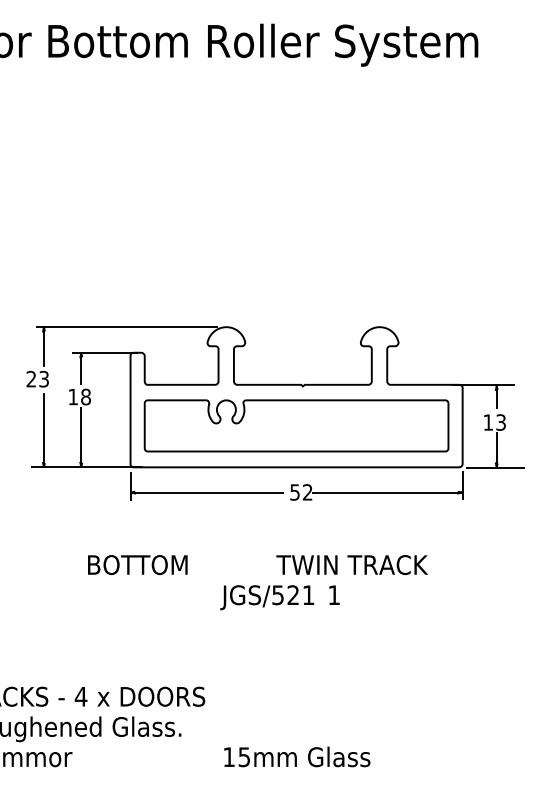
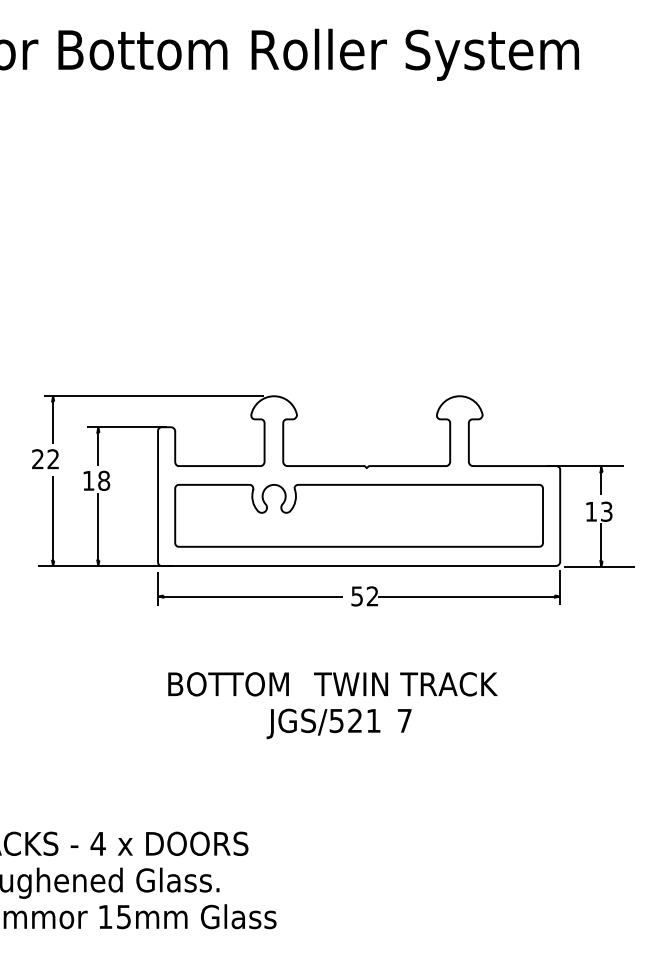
text: (43, 379) -> (52, 459), 23 -> 22
text: (137, 565) -> (228, 684), moved
text: (351, 565) -> (405, 684), moved
text: (333, 594) -> (403, 719), 1 -> 7
text: (297, 756) -> (188, 916), moved

